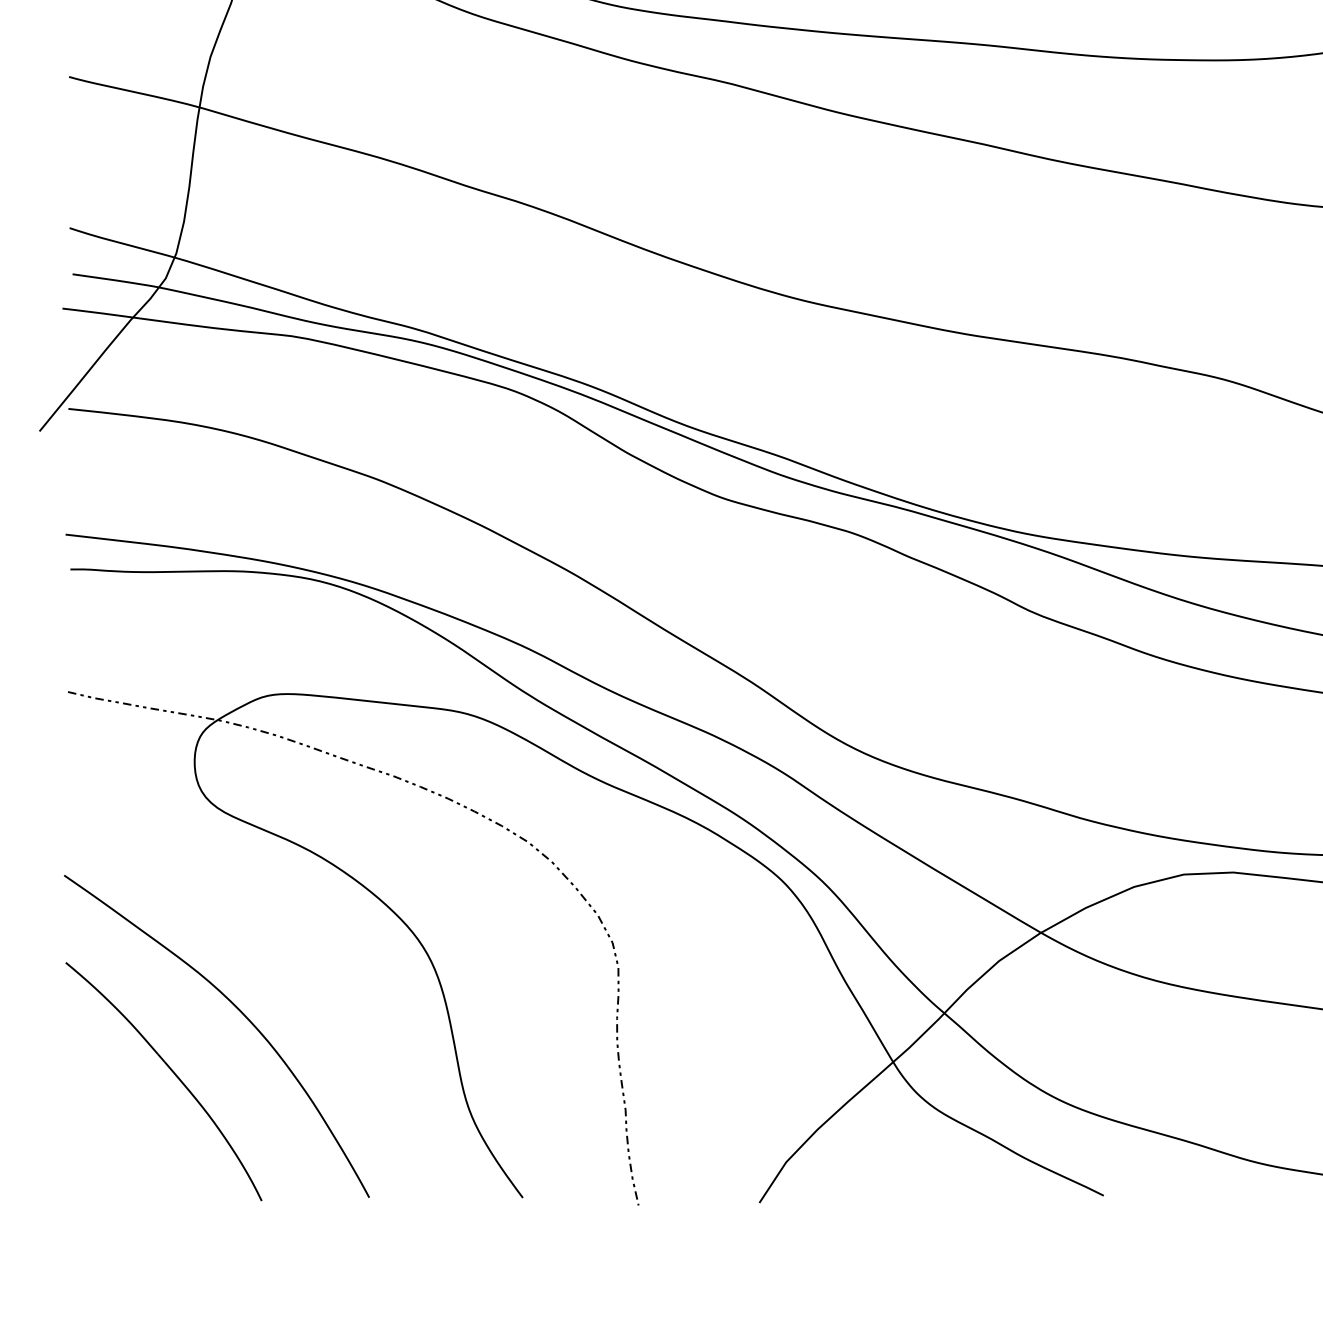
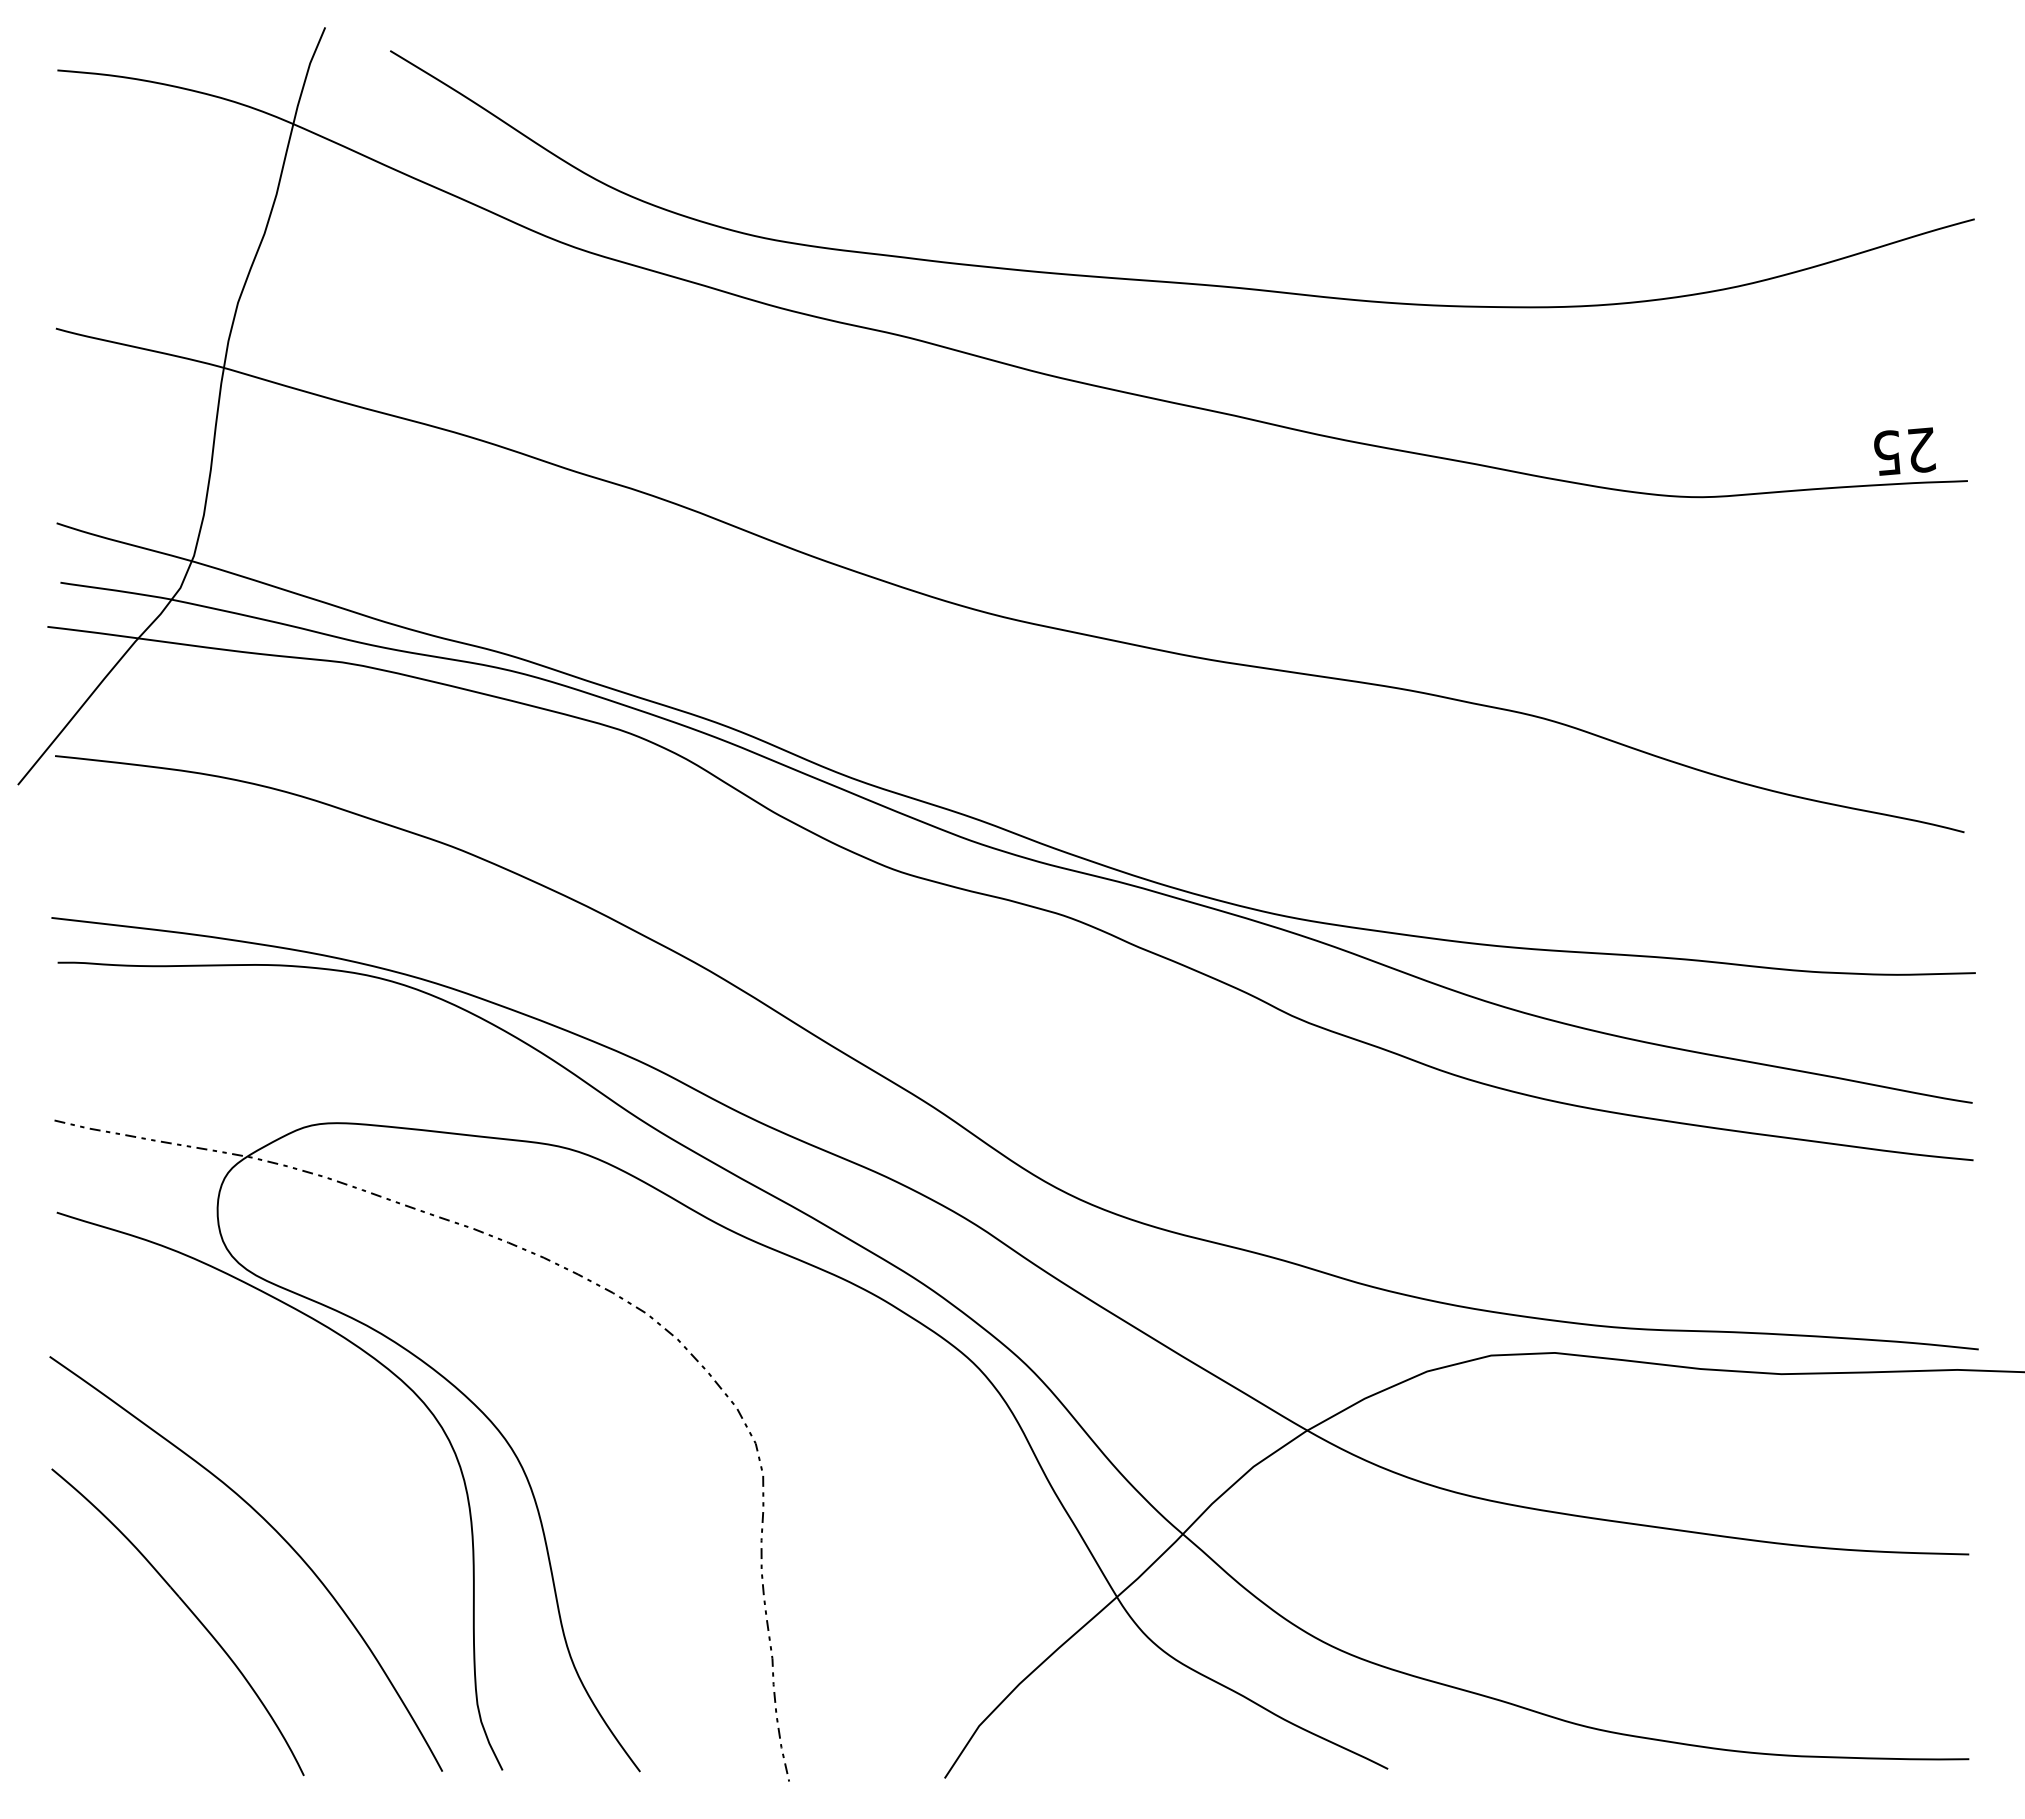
curve: (318, 879) -> (377, 1362), added

